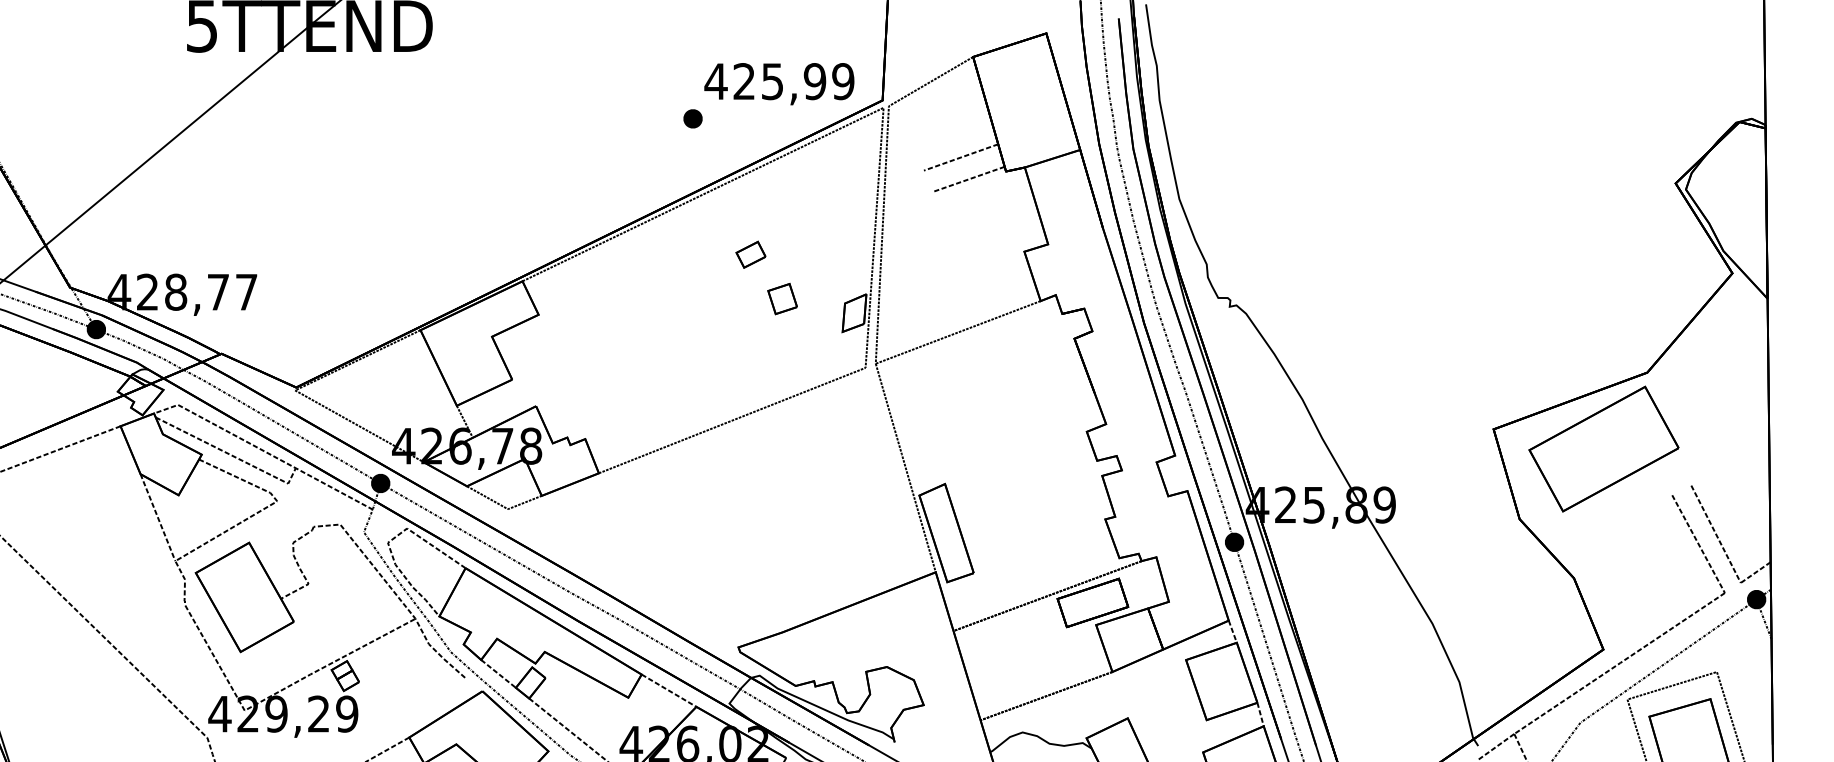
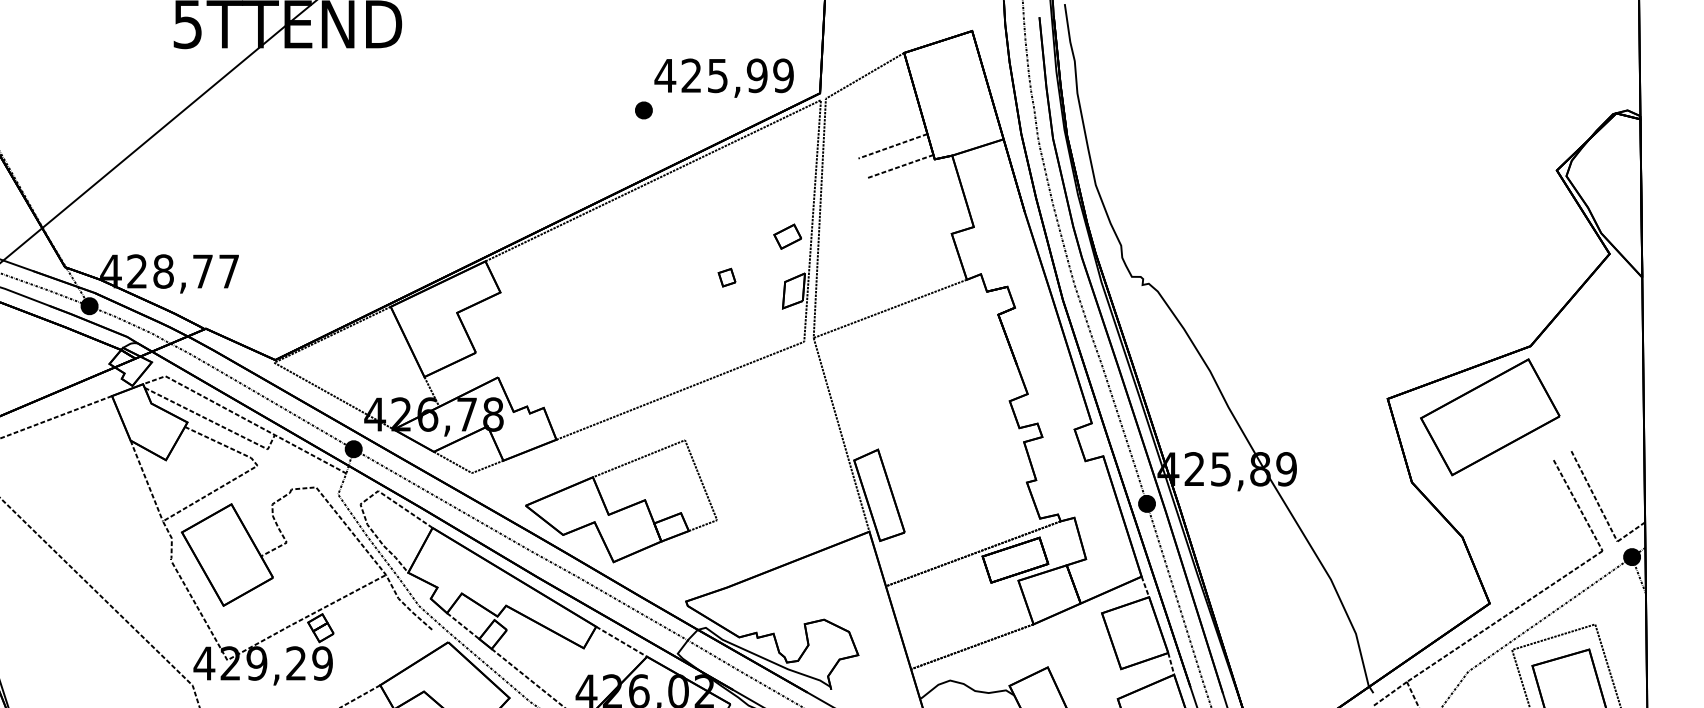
part: (750, 254) -> (787, 236), moved
part: (781, 298) -> (726, 277), size x0.62
part: (668, 539) -> (621, 501), added

